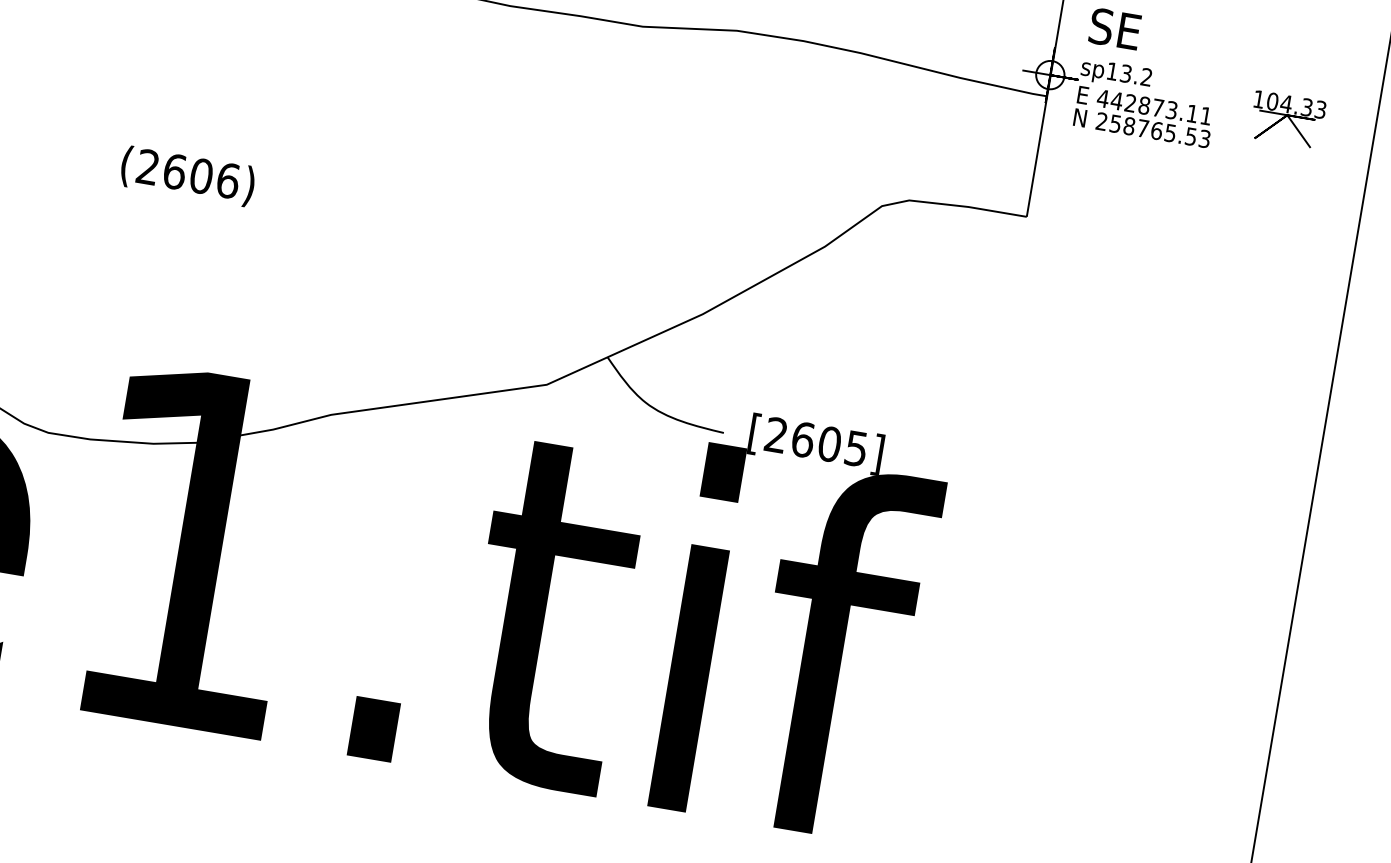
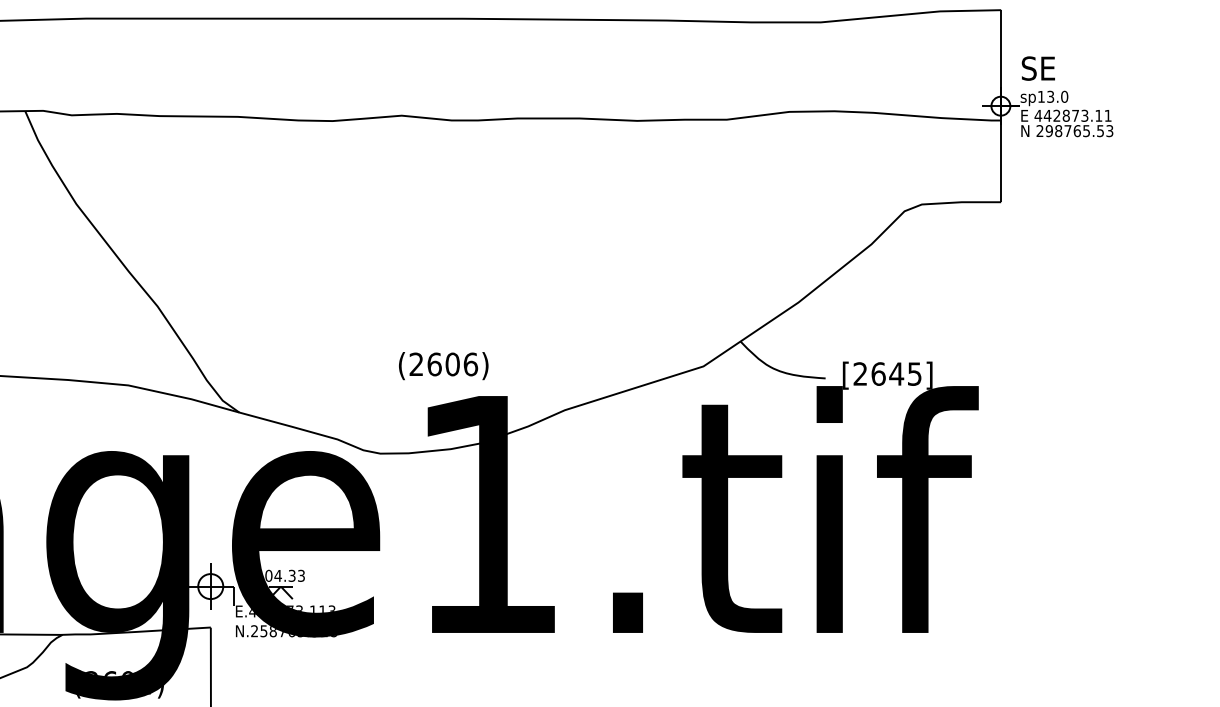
text: (1146, 76) -> (1064, 96), sp13.2 -> sp13.0
part: (1288, 118) -> (1162, 108), removed
text: (1114, 122) -> (1048, 130), 258765.53 -> 298765.53
text: (187, 176) -> (443, 366), moved
text: (829, 443) -> (896, 373), [2605] -> [2645]

